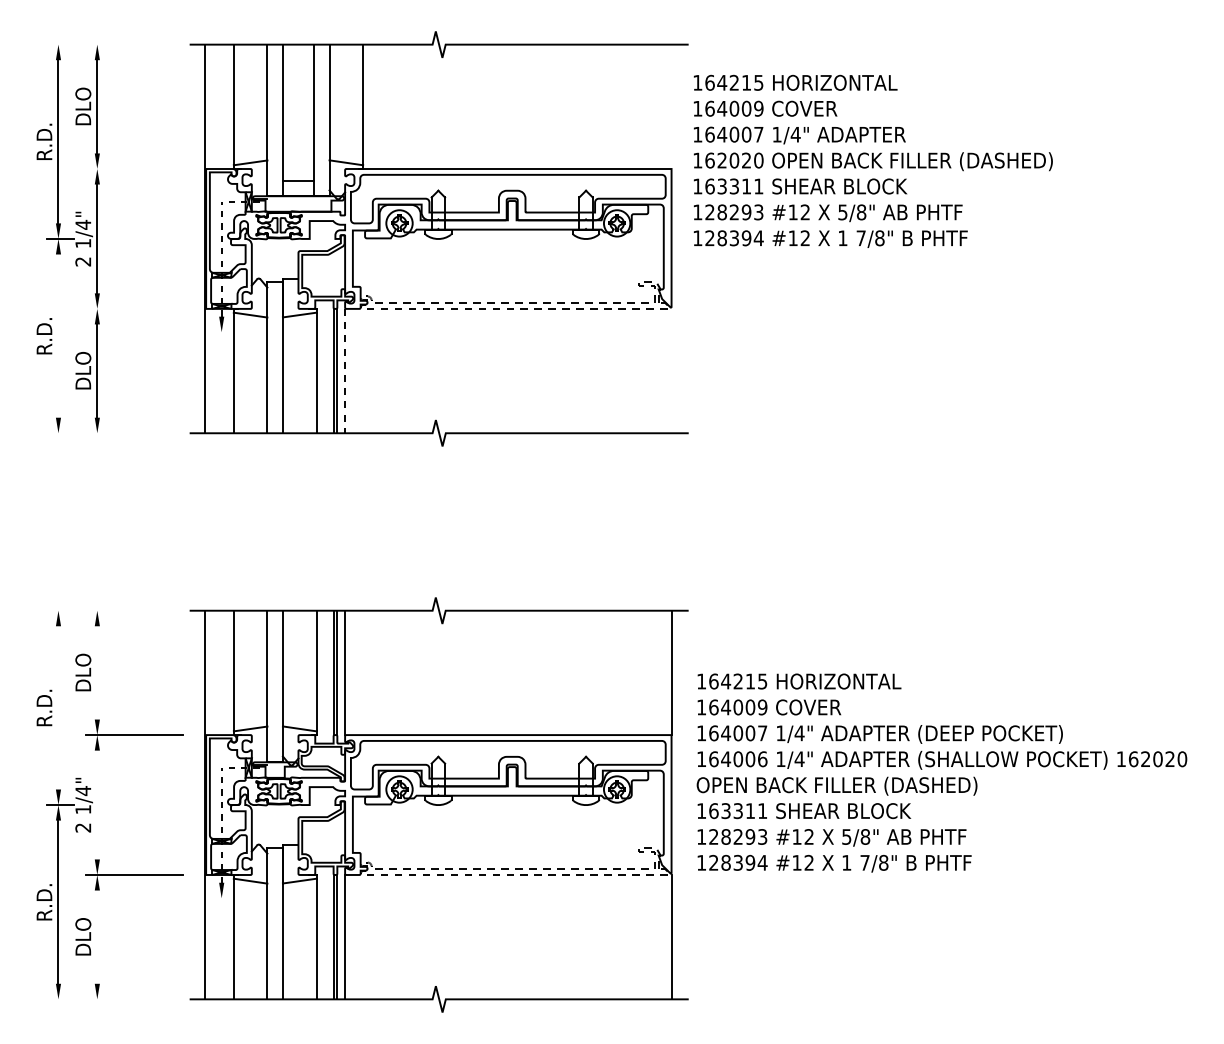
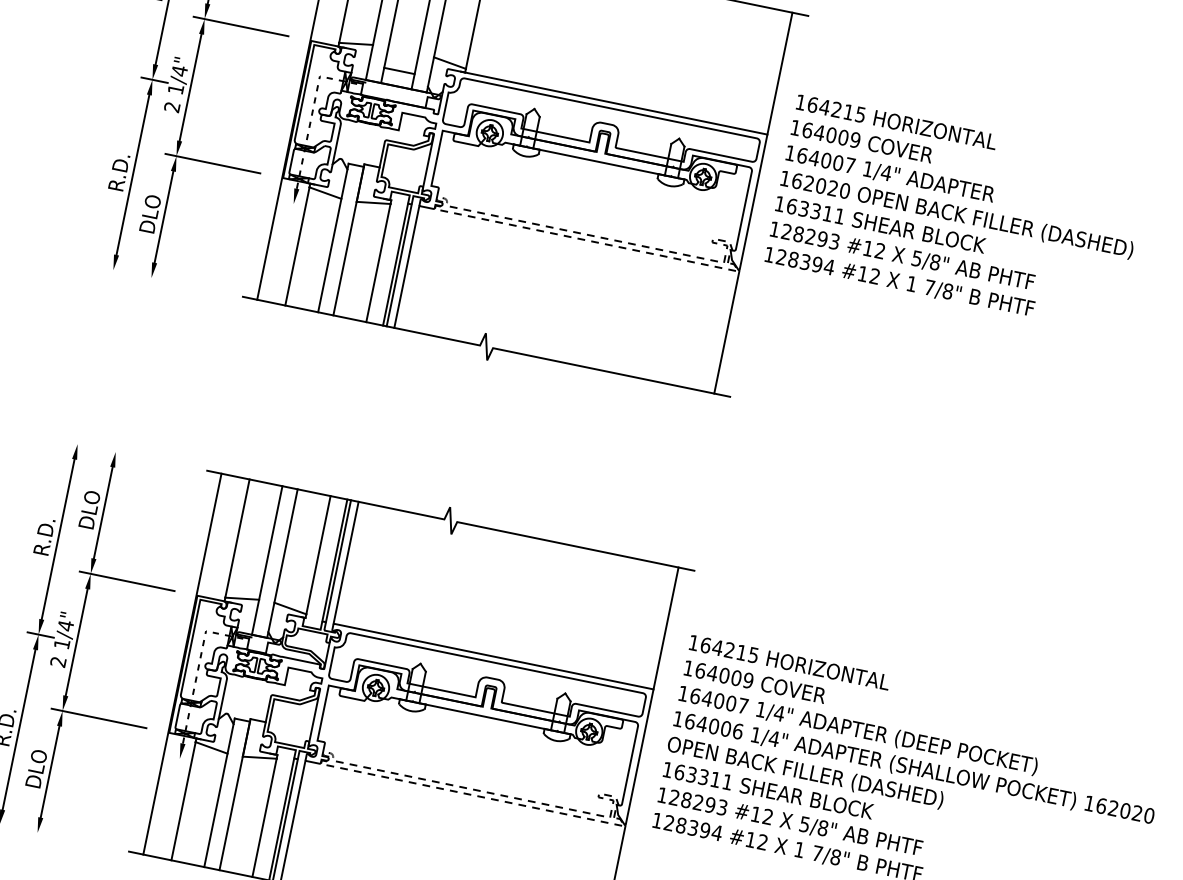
line: (671, 106) -> (779, 73), added
text: (872, 160) -> (956, 213), moved
line: (134, 169) -> (240, 27), added
line: (134, 308) -> (213, 163), added
line: (58, 335) -> (133, 174), added
line: (671, 370) -> (726, 332), added
line: (345, 371) -> (407, 267), dashed -> solid
line: (97, 672) -> (103, 512), added
line: (58, 707) -> (58, 539), added
line: (97, 804) -> (76, 641), added
line: (97, 936) -> (50, 771), added

